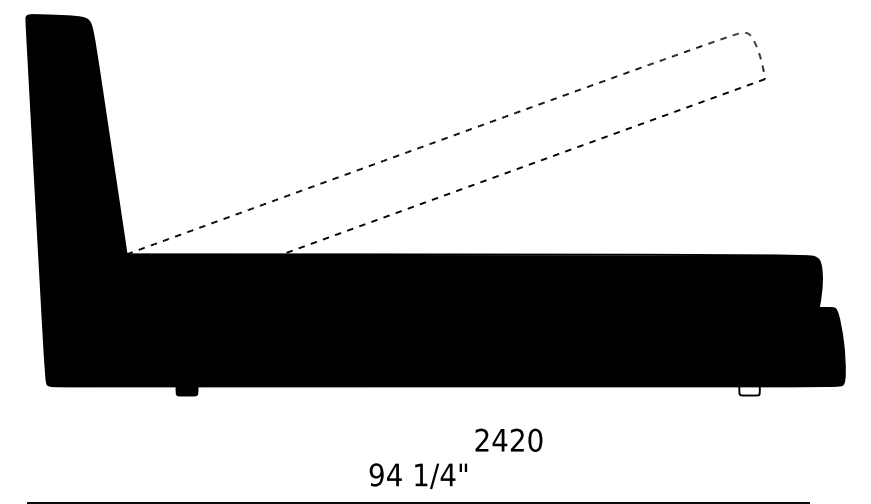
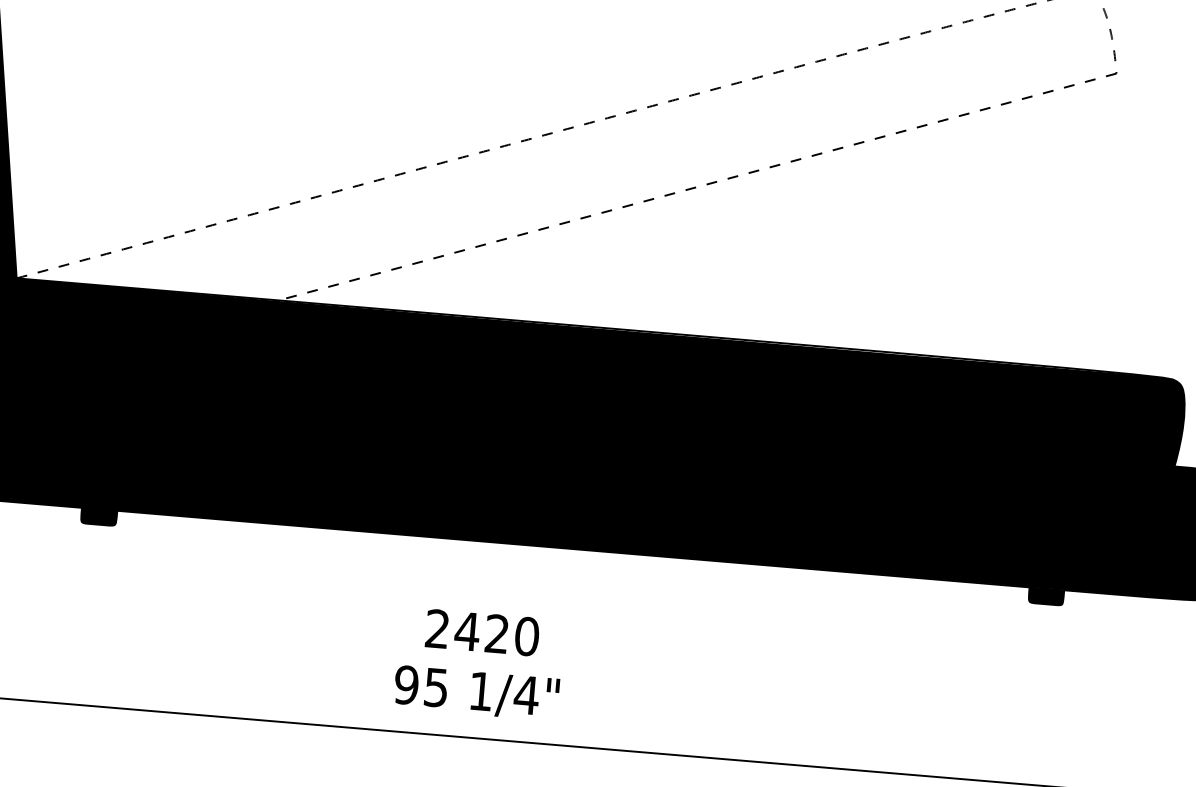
fill: (749, 390) -> (1046, 595), added
text: (508, 439) -> (481, 631), moved
text: (394, 474) -> (436, 686), 94 -> 95

